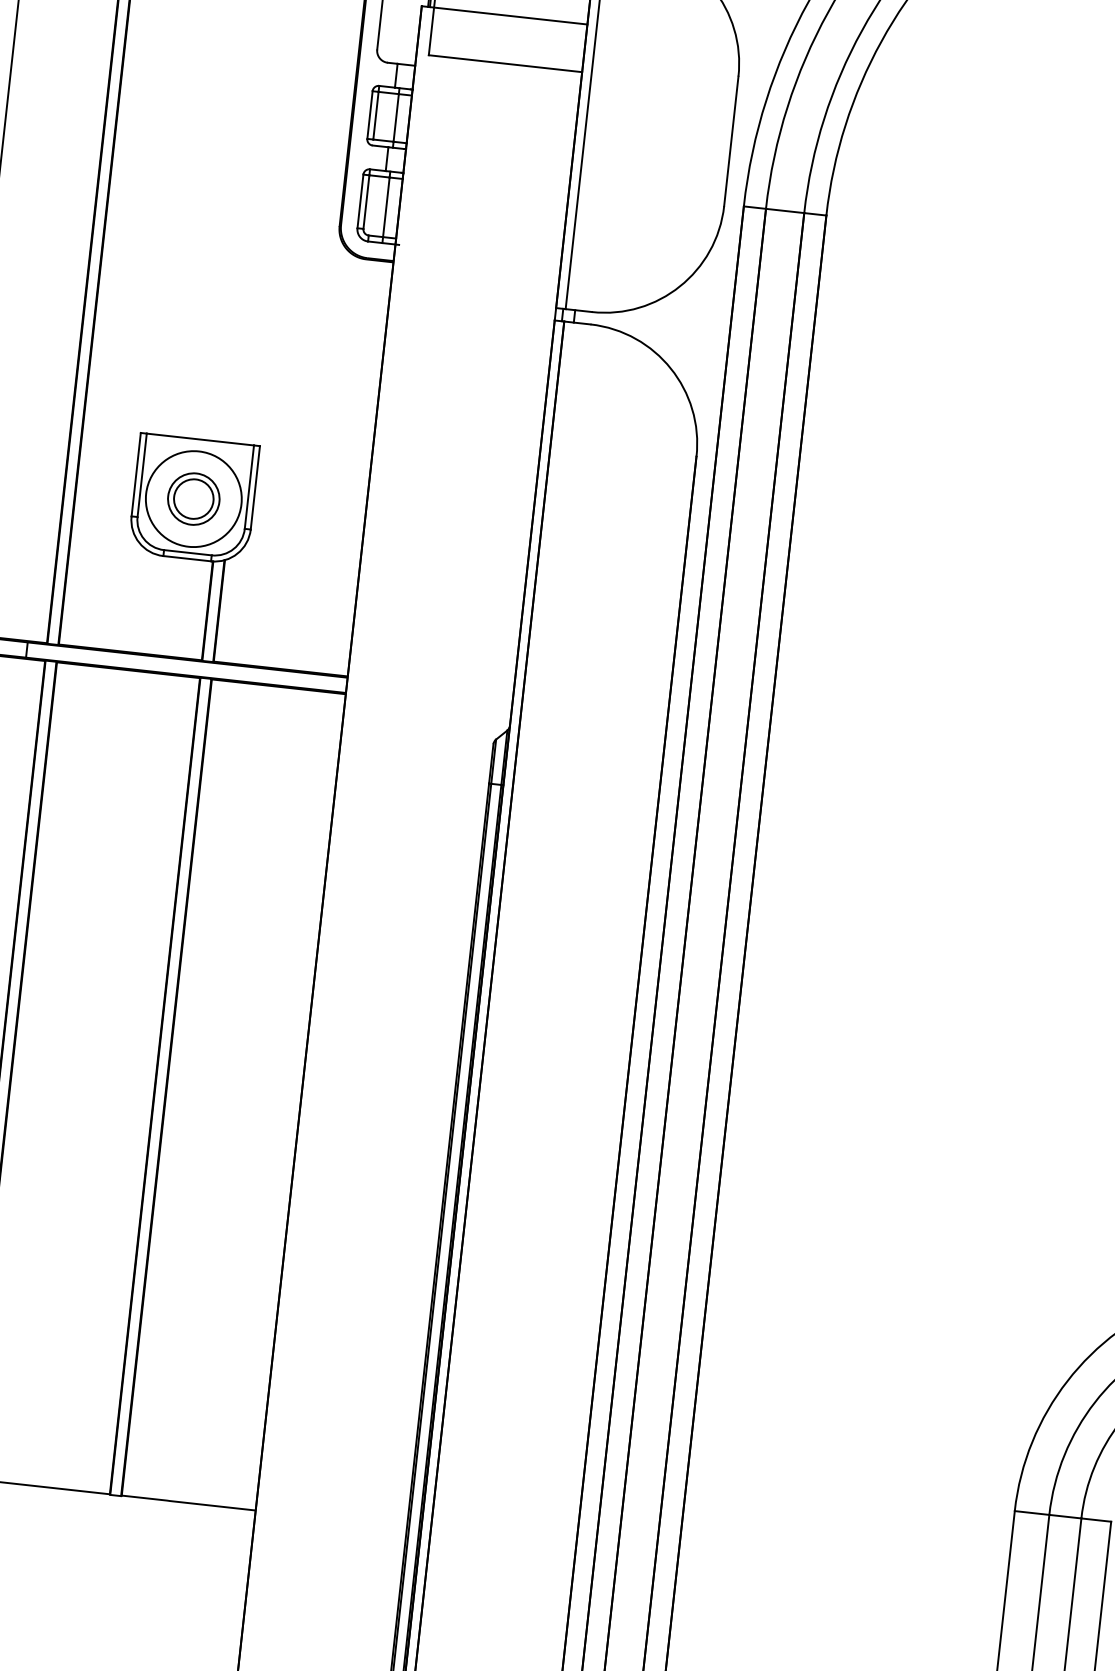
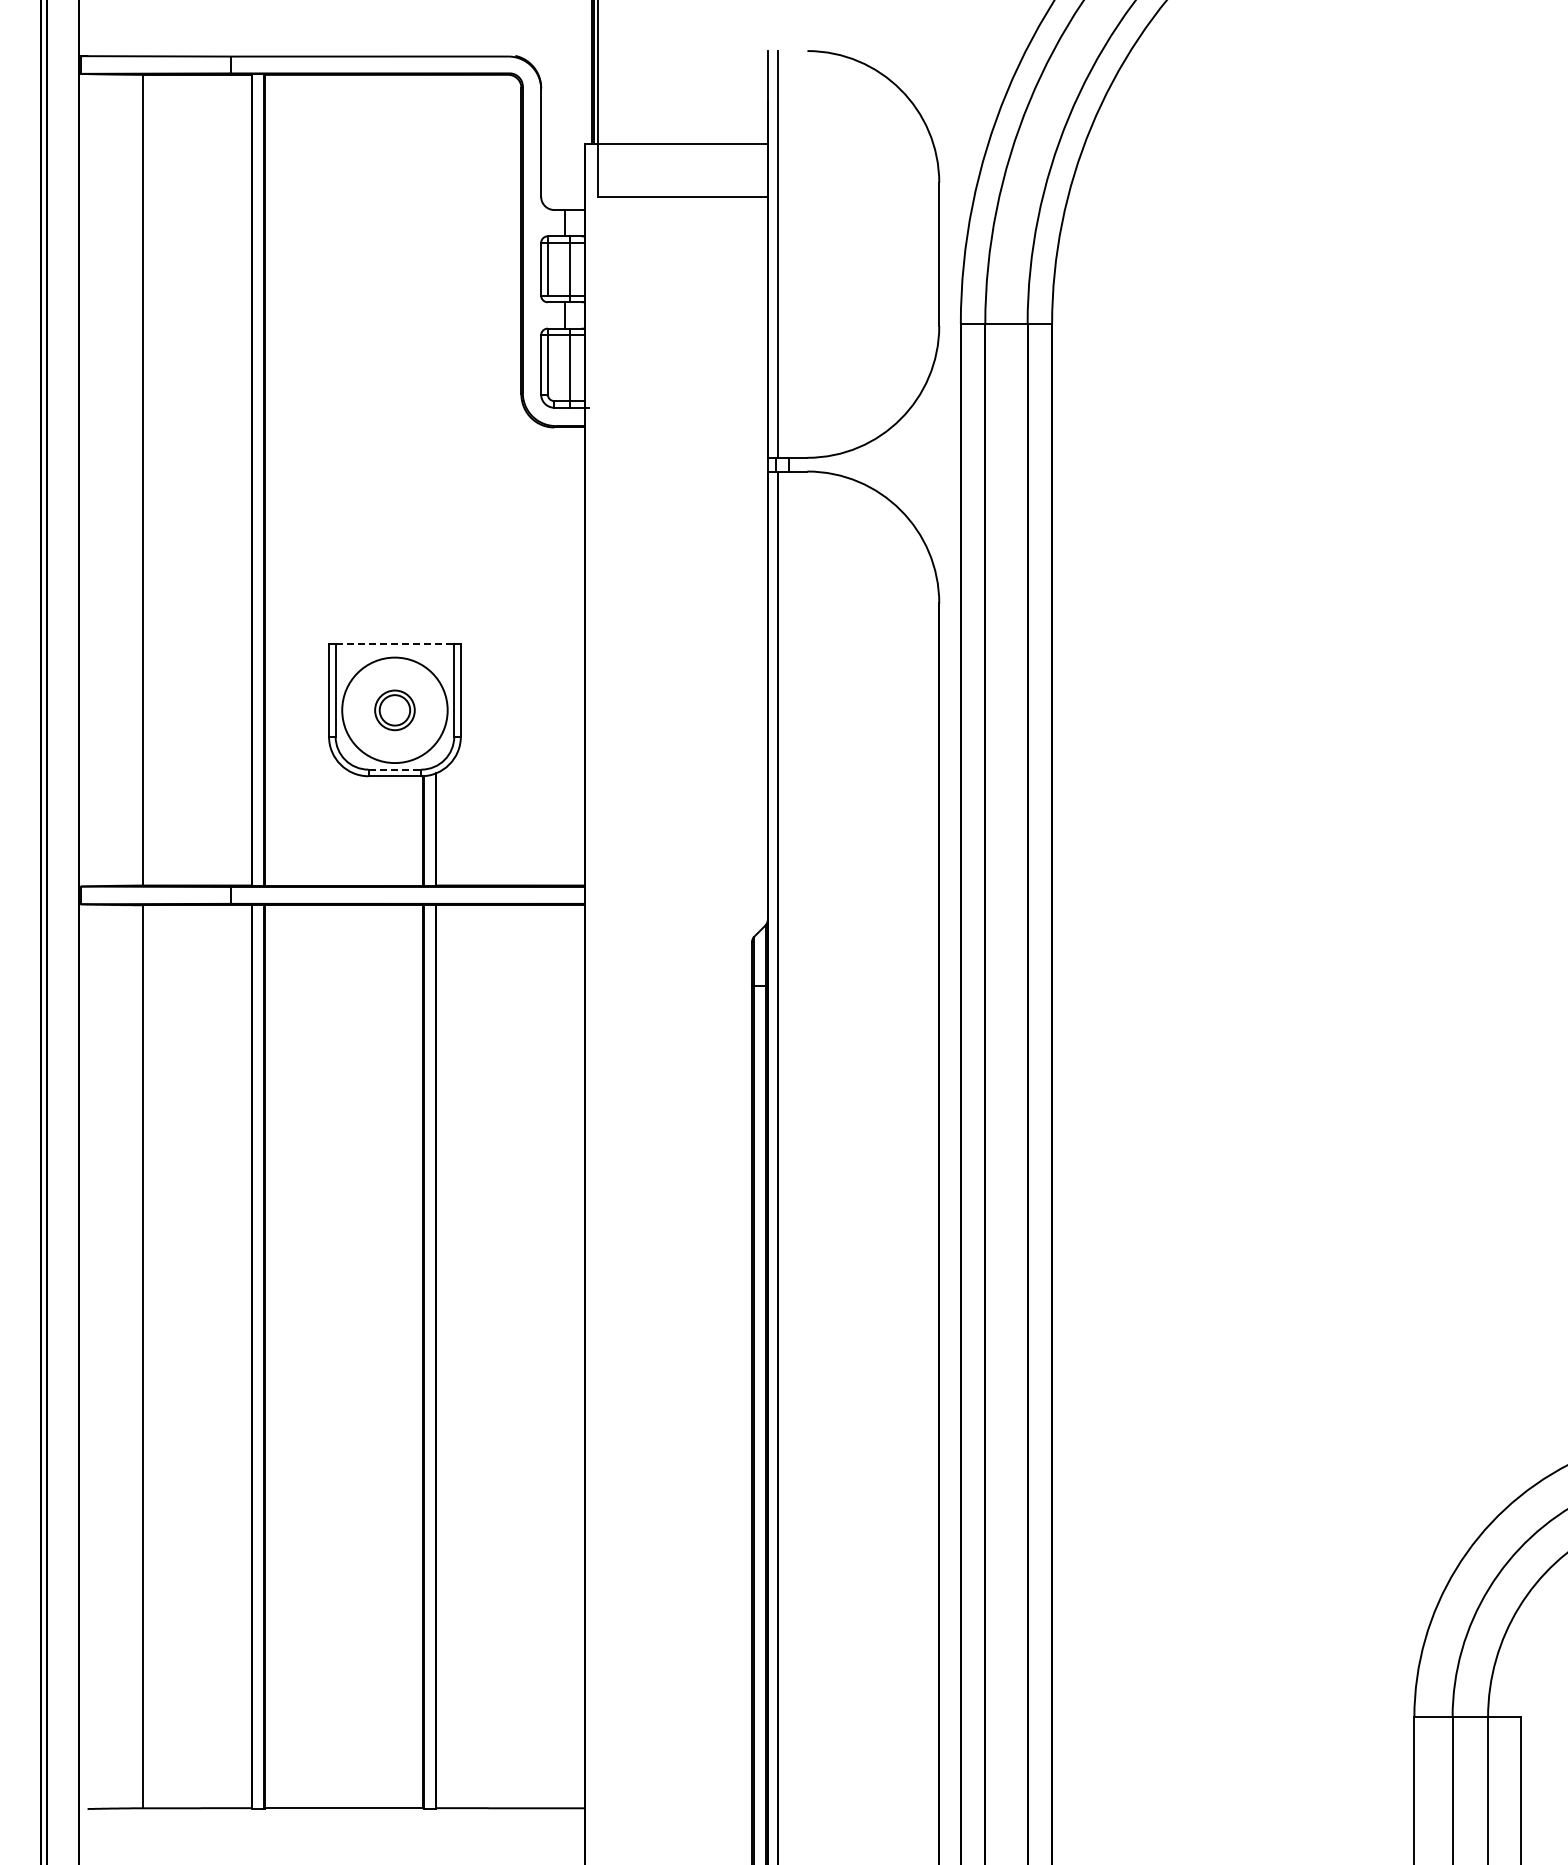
line: (200, 439) -> (395, 644), solid -> dashed
part: (193, 499) -> (394, 710), size x0.7
line: (188, 552) -> (395, 769), solid -> dashed

